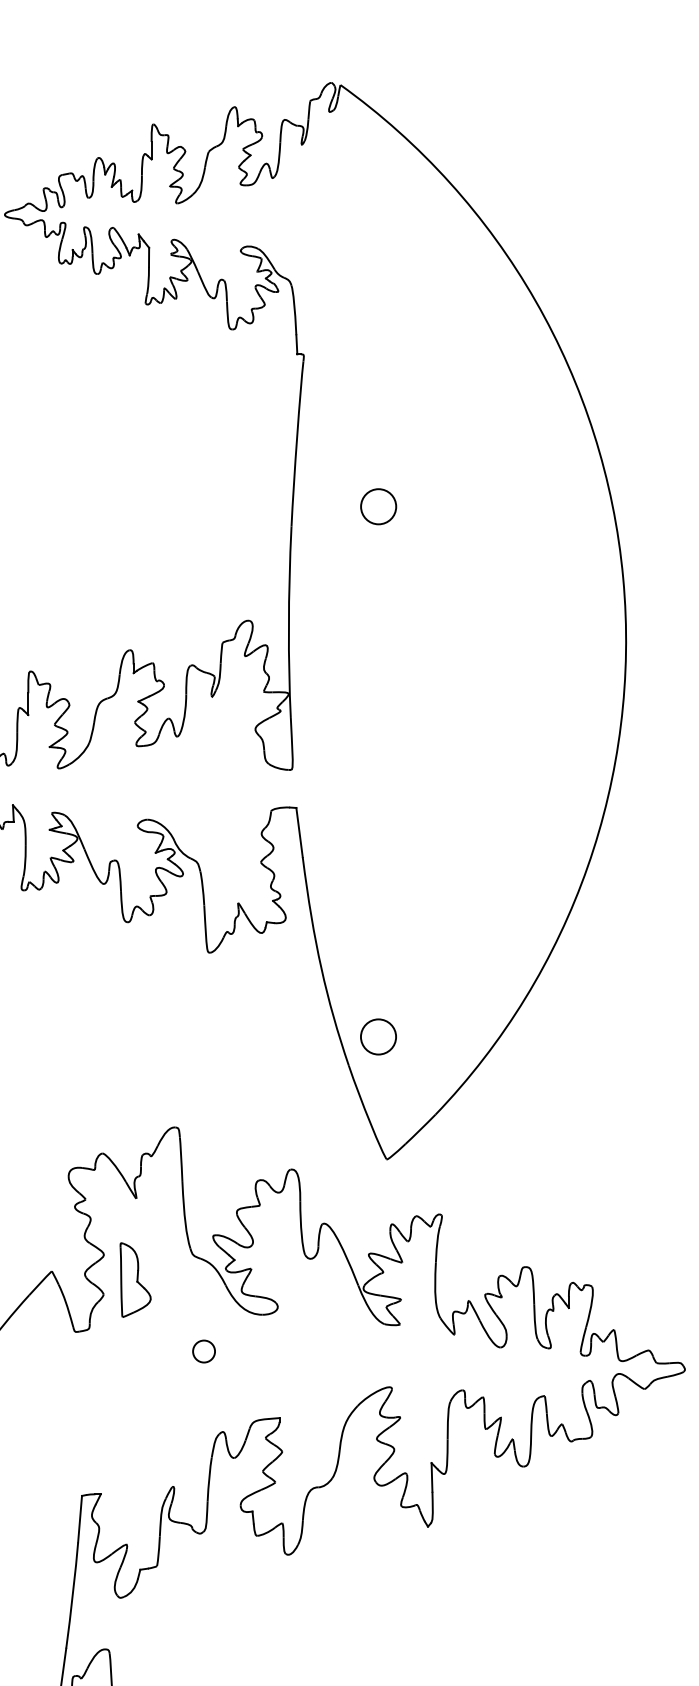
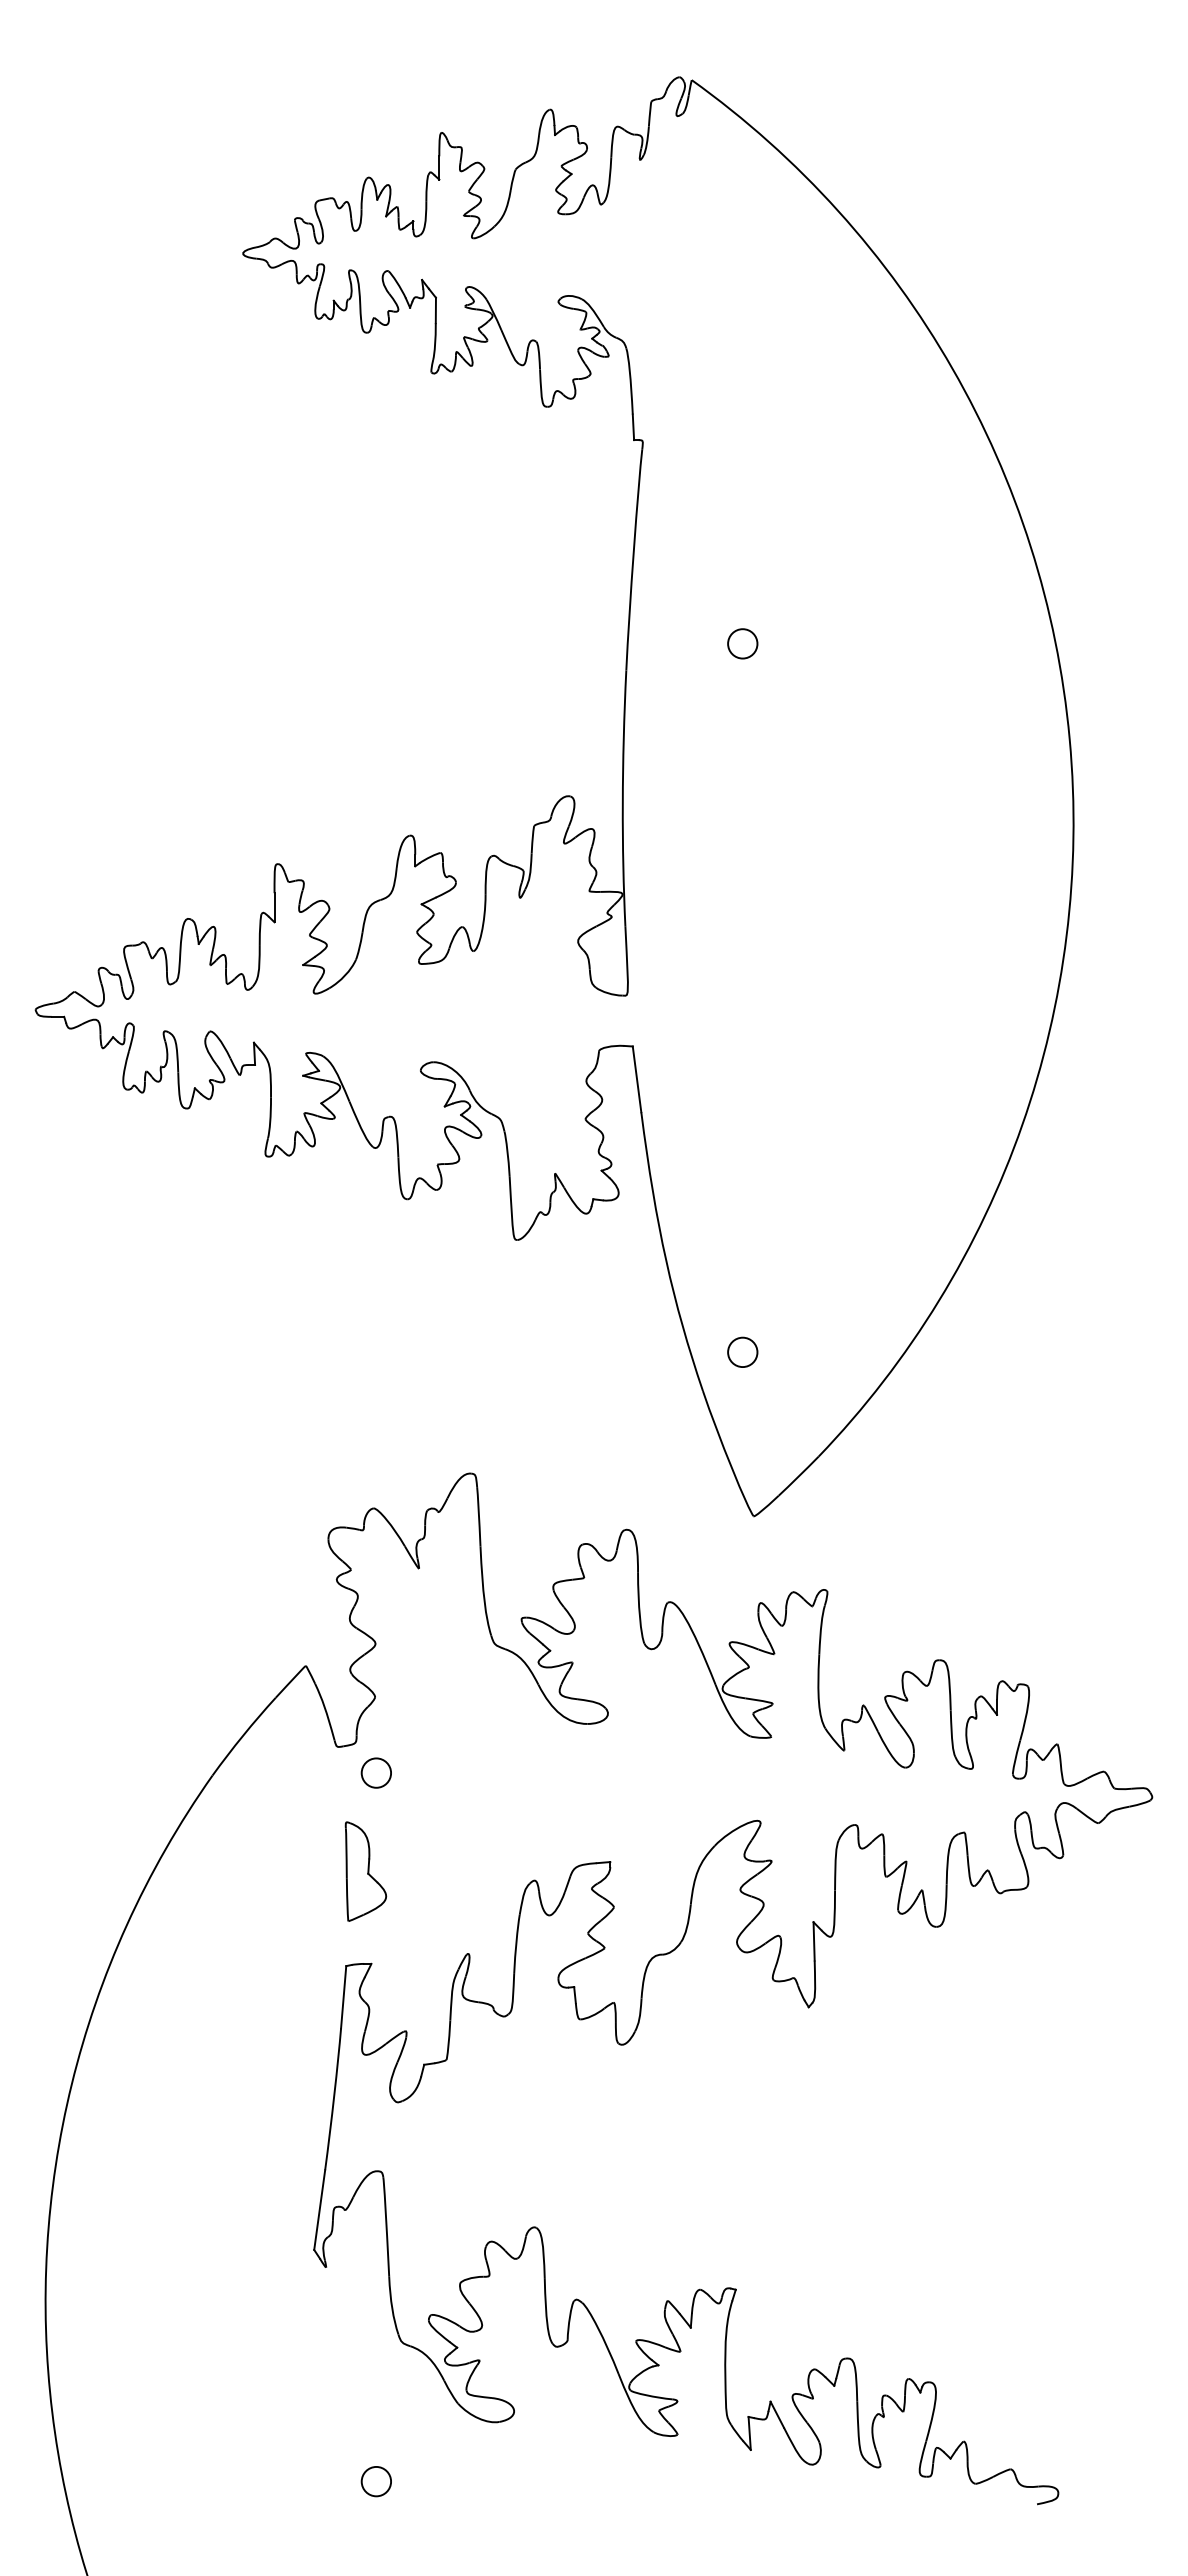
circle: (378, 506) -> (742, 643), size x0.62
circle: (378, 1036) -> (742, 1351), size x0.62
part: (135, 1280) -> (365, 1871), moved
circle: (203, 1351) -> (375, 1772), moved

